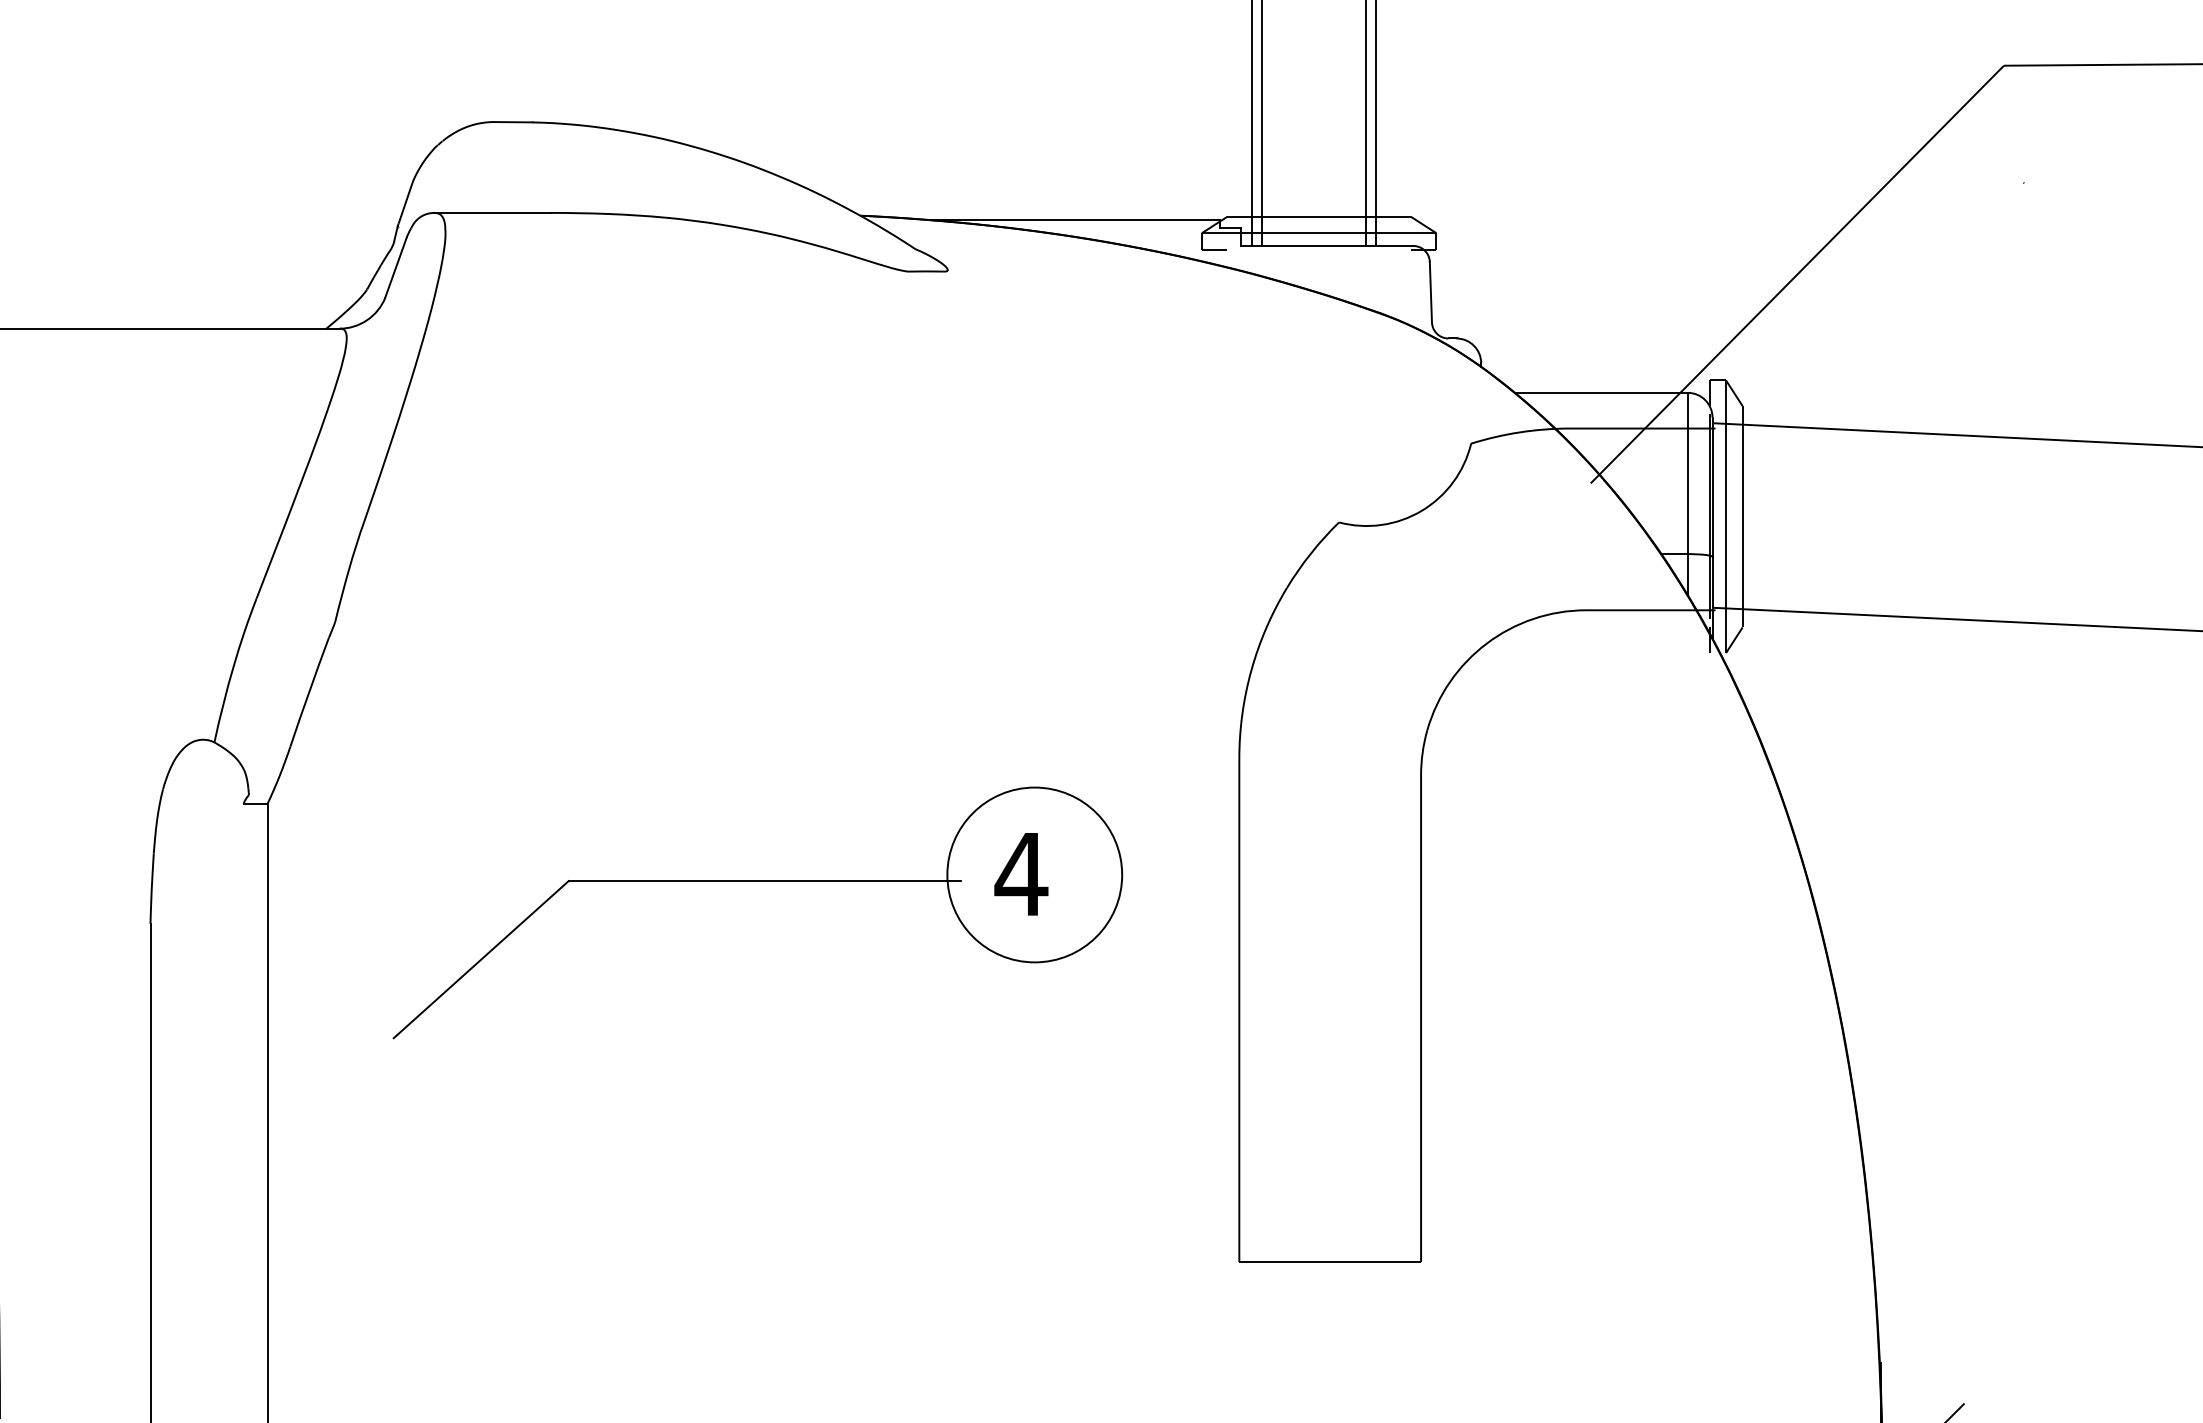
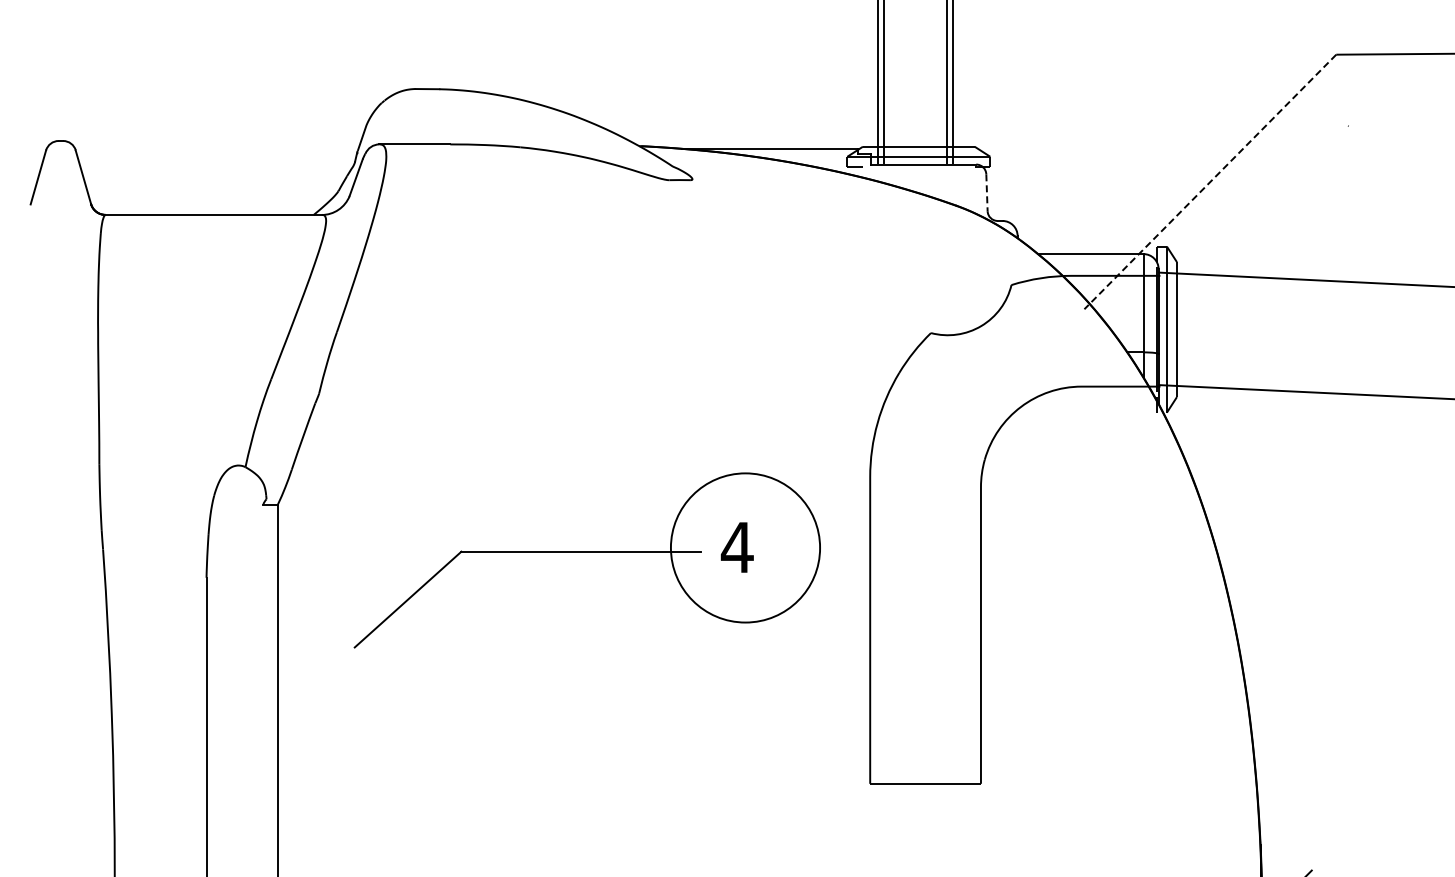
line: (1795, 275) -> (1209, 182), solid -> dashed
line: (1430, 293) -> (986, 193), solid -> dashed
circle: (1034, 874) -> (745, 547), size x1.4

